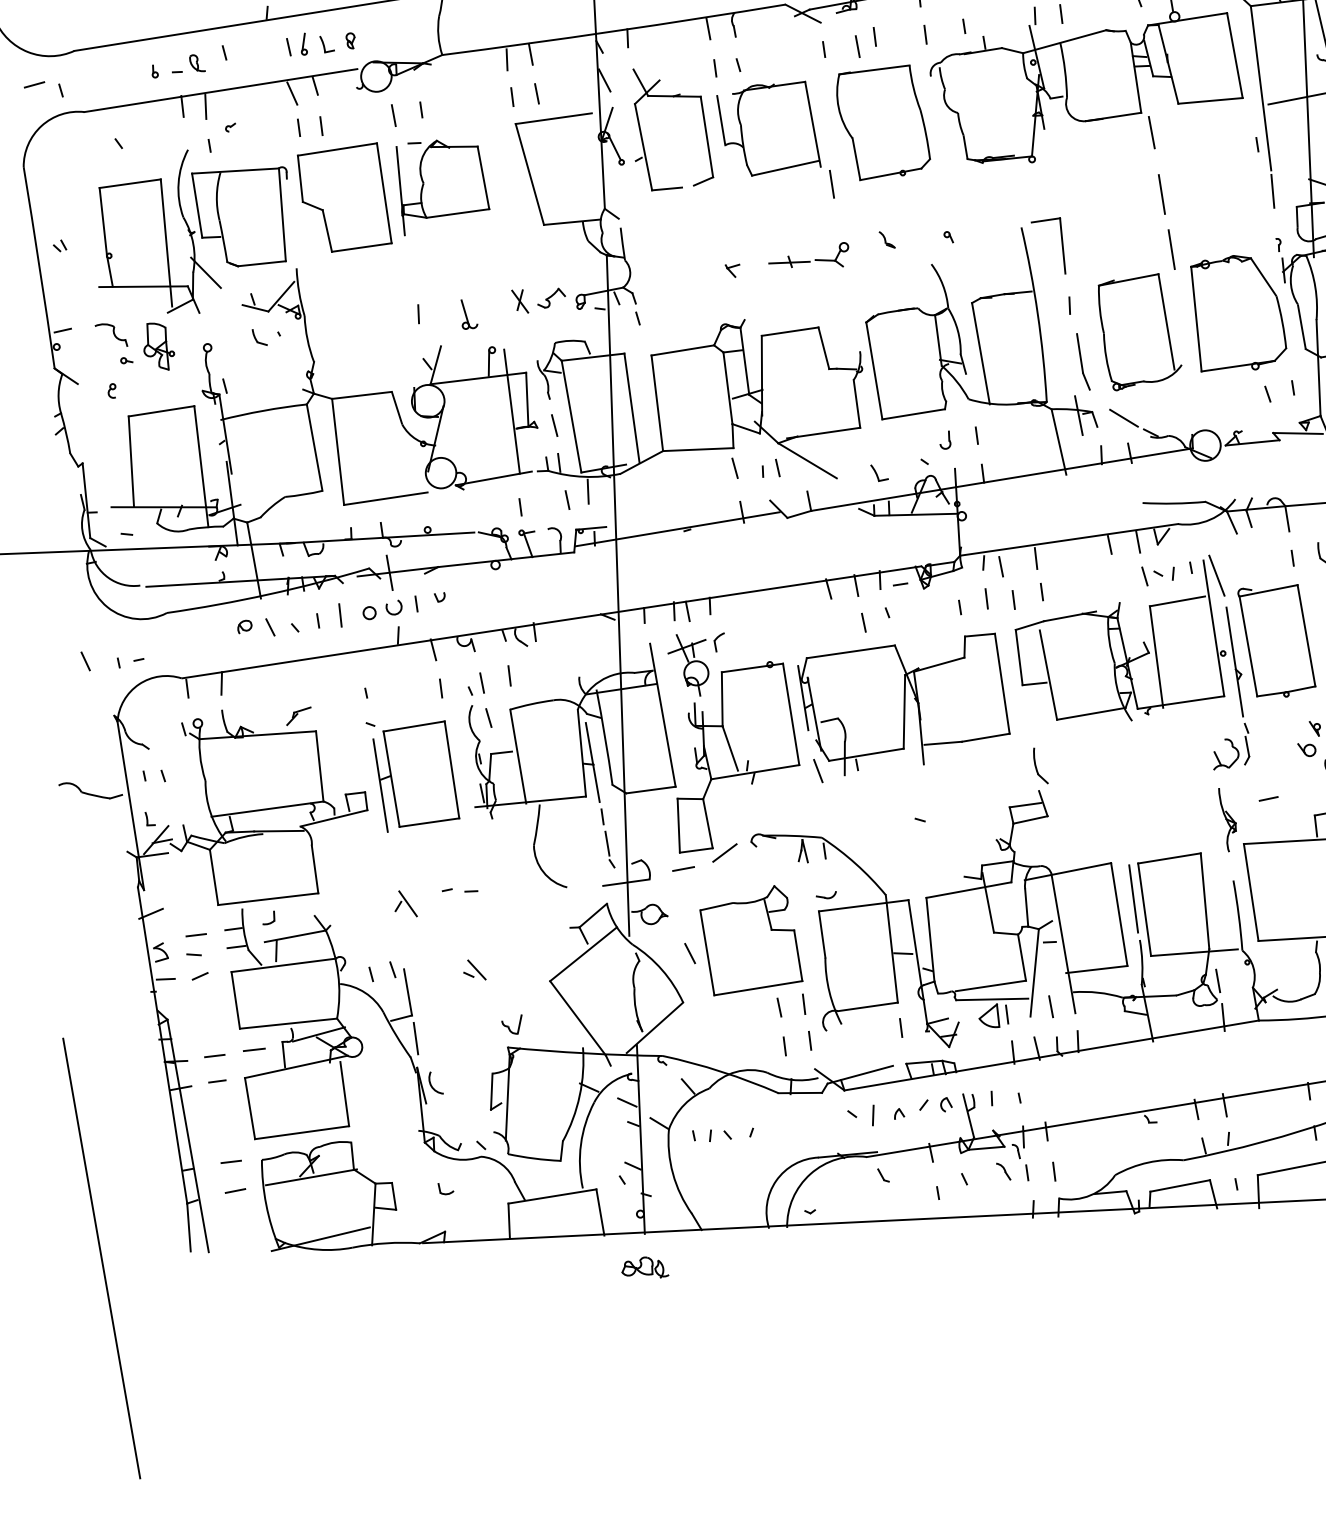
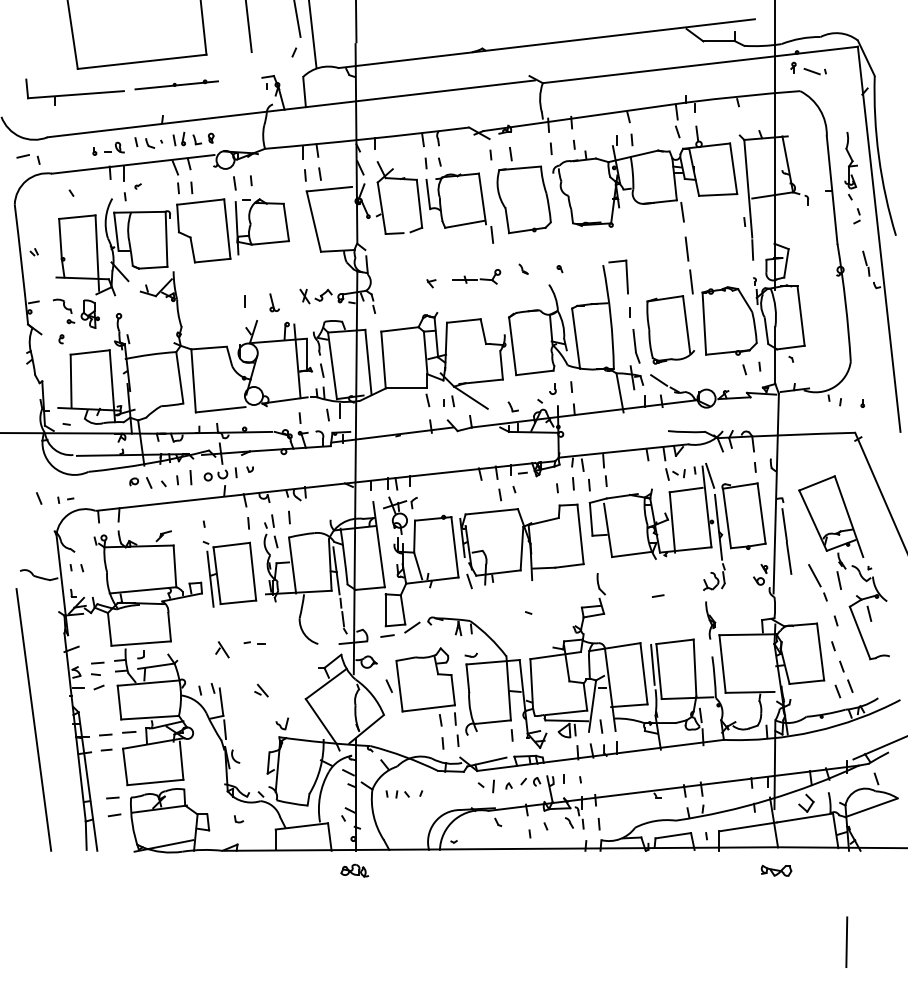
line: (873, 36) -> (520, 148), removed
part: (267, 337) -> (154, 143), moved
line: (1269, 797) -> (658, 595), moved
line: (101, 1257) -> (33, 719), moved

